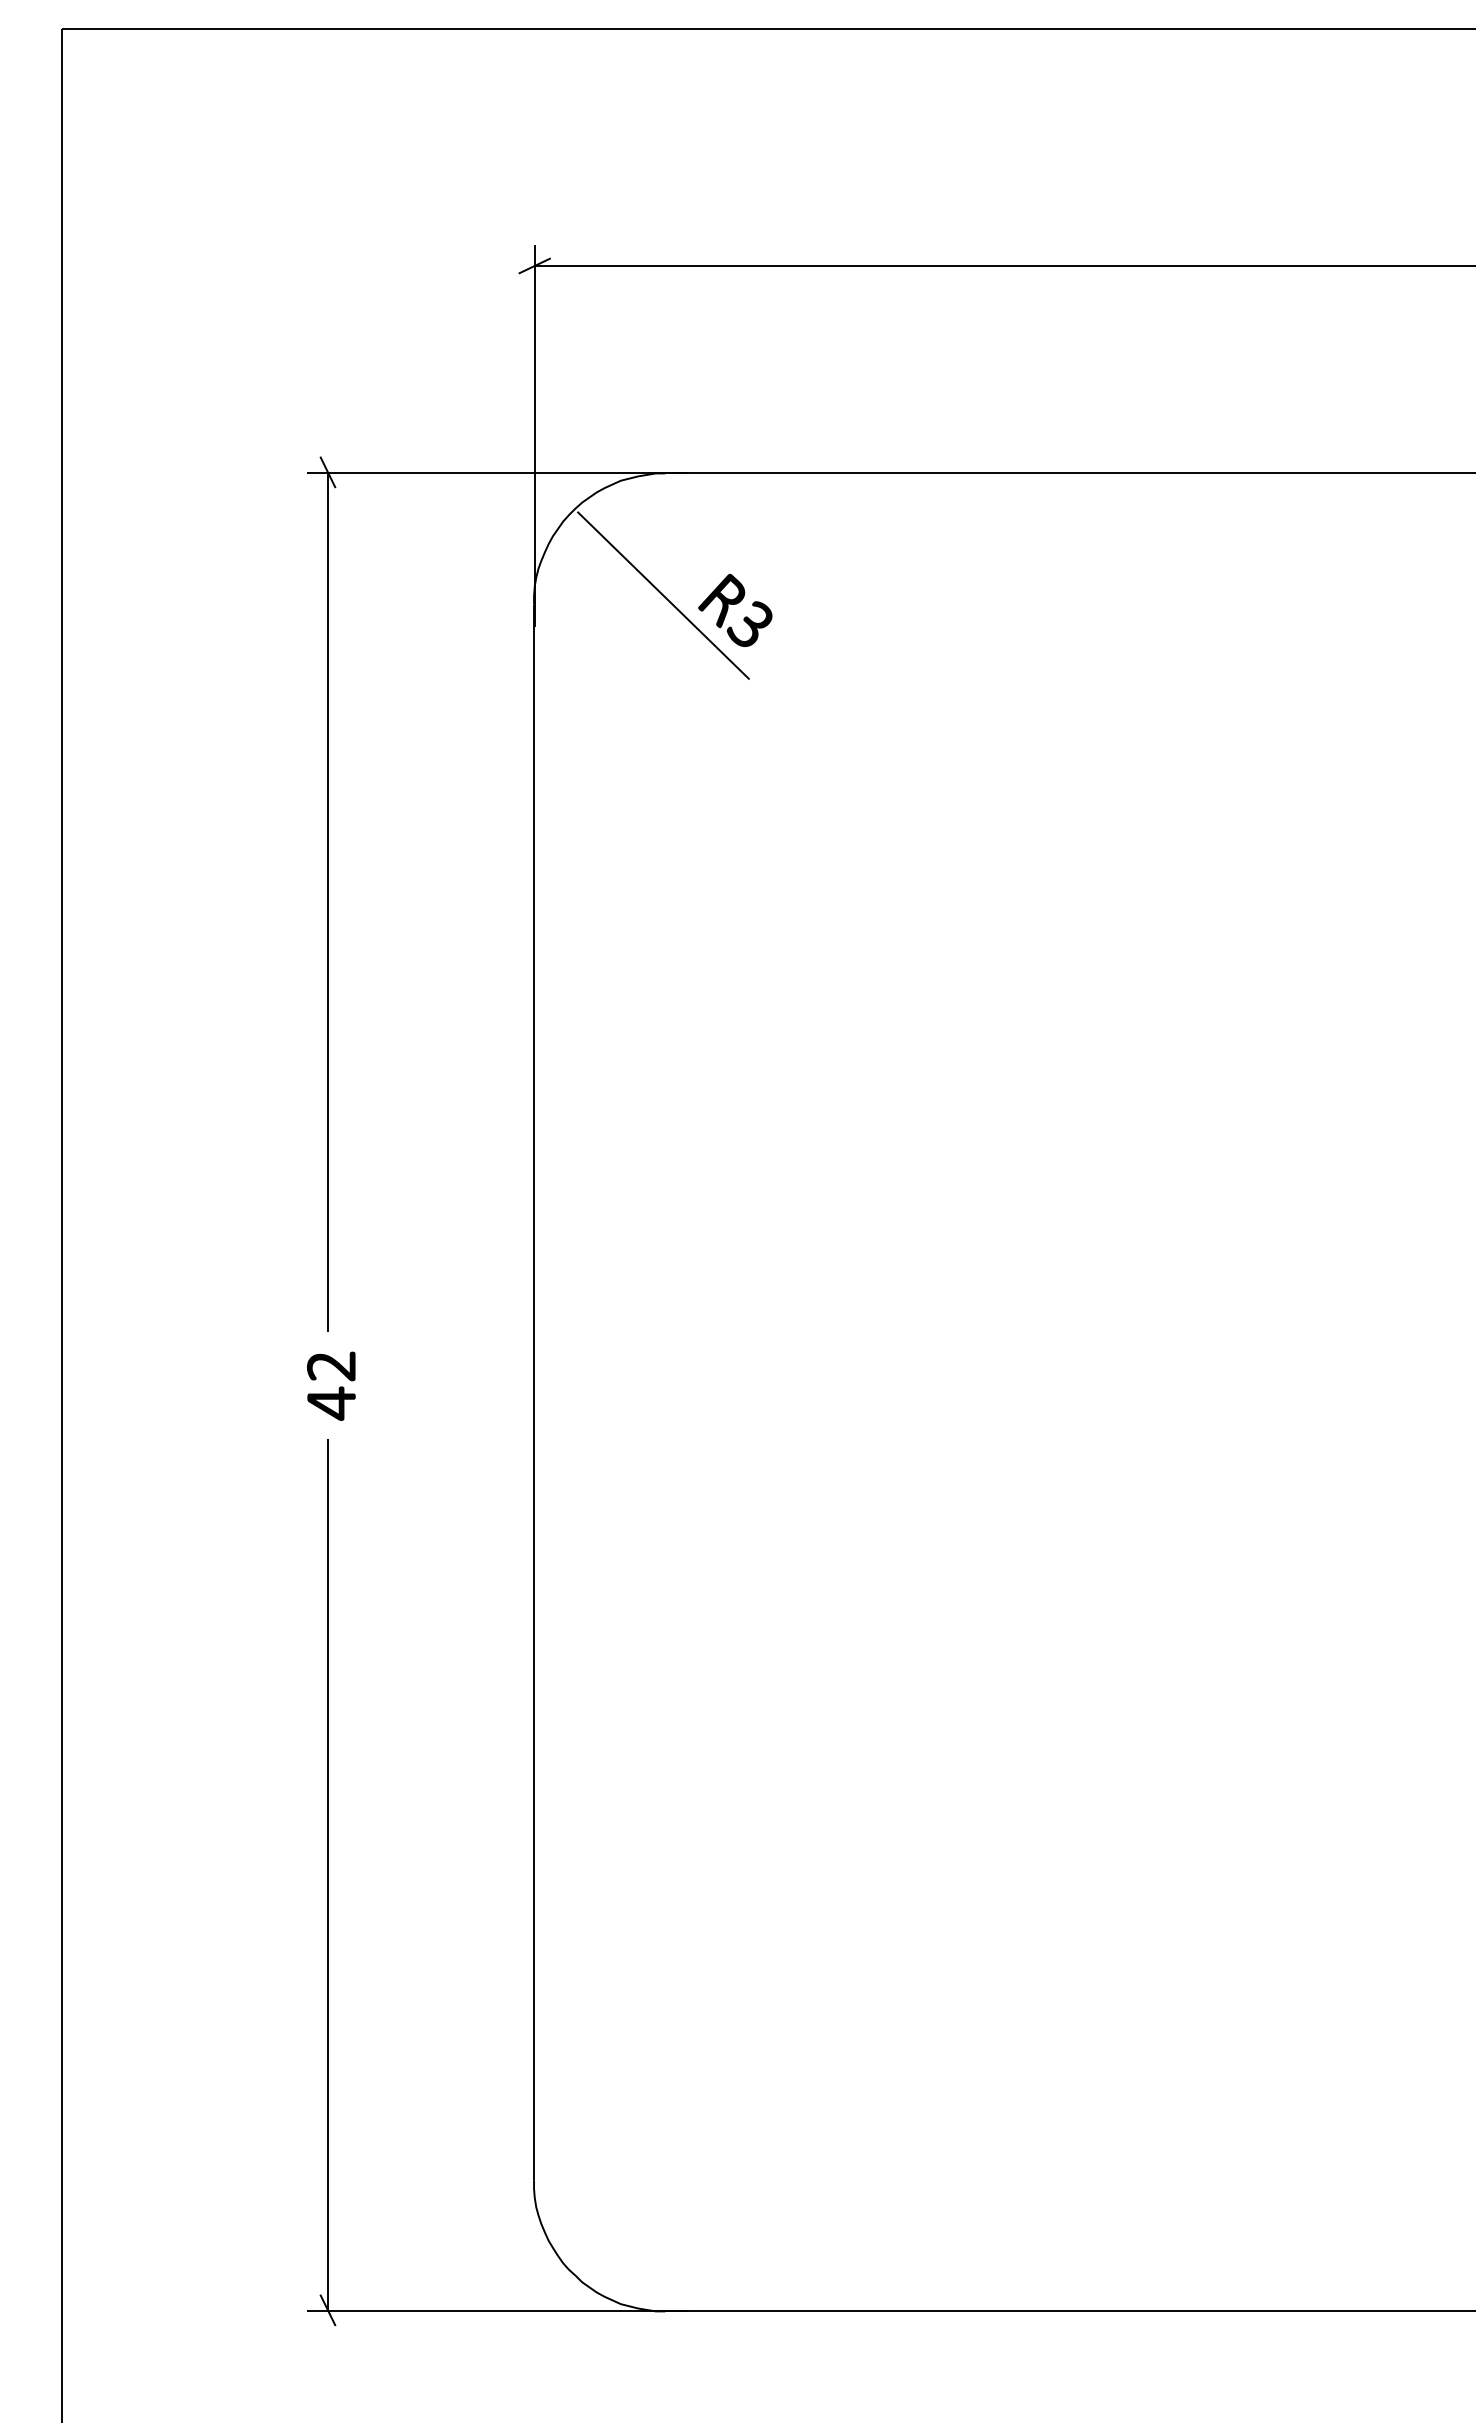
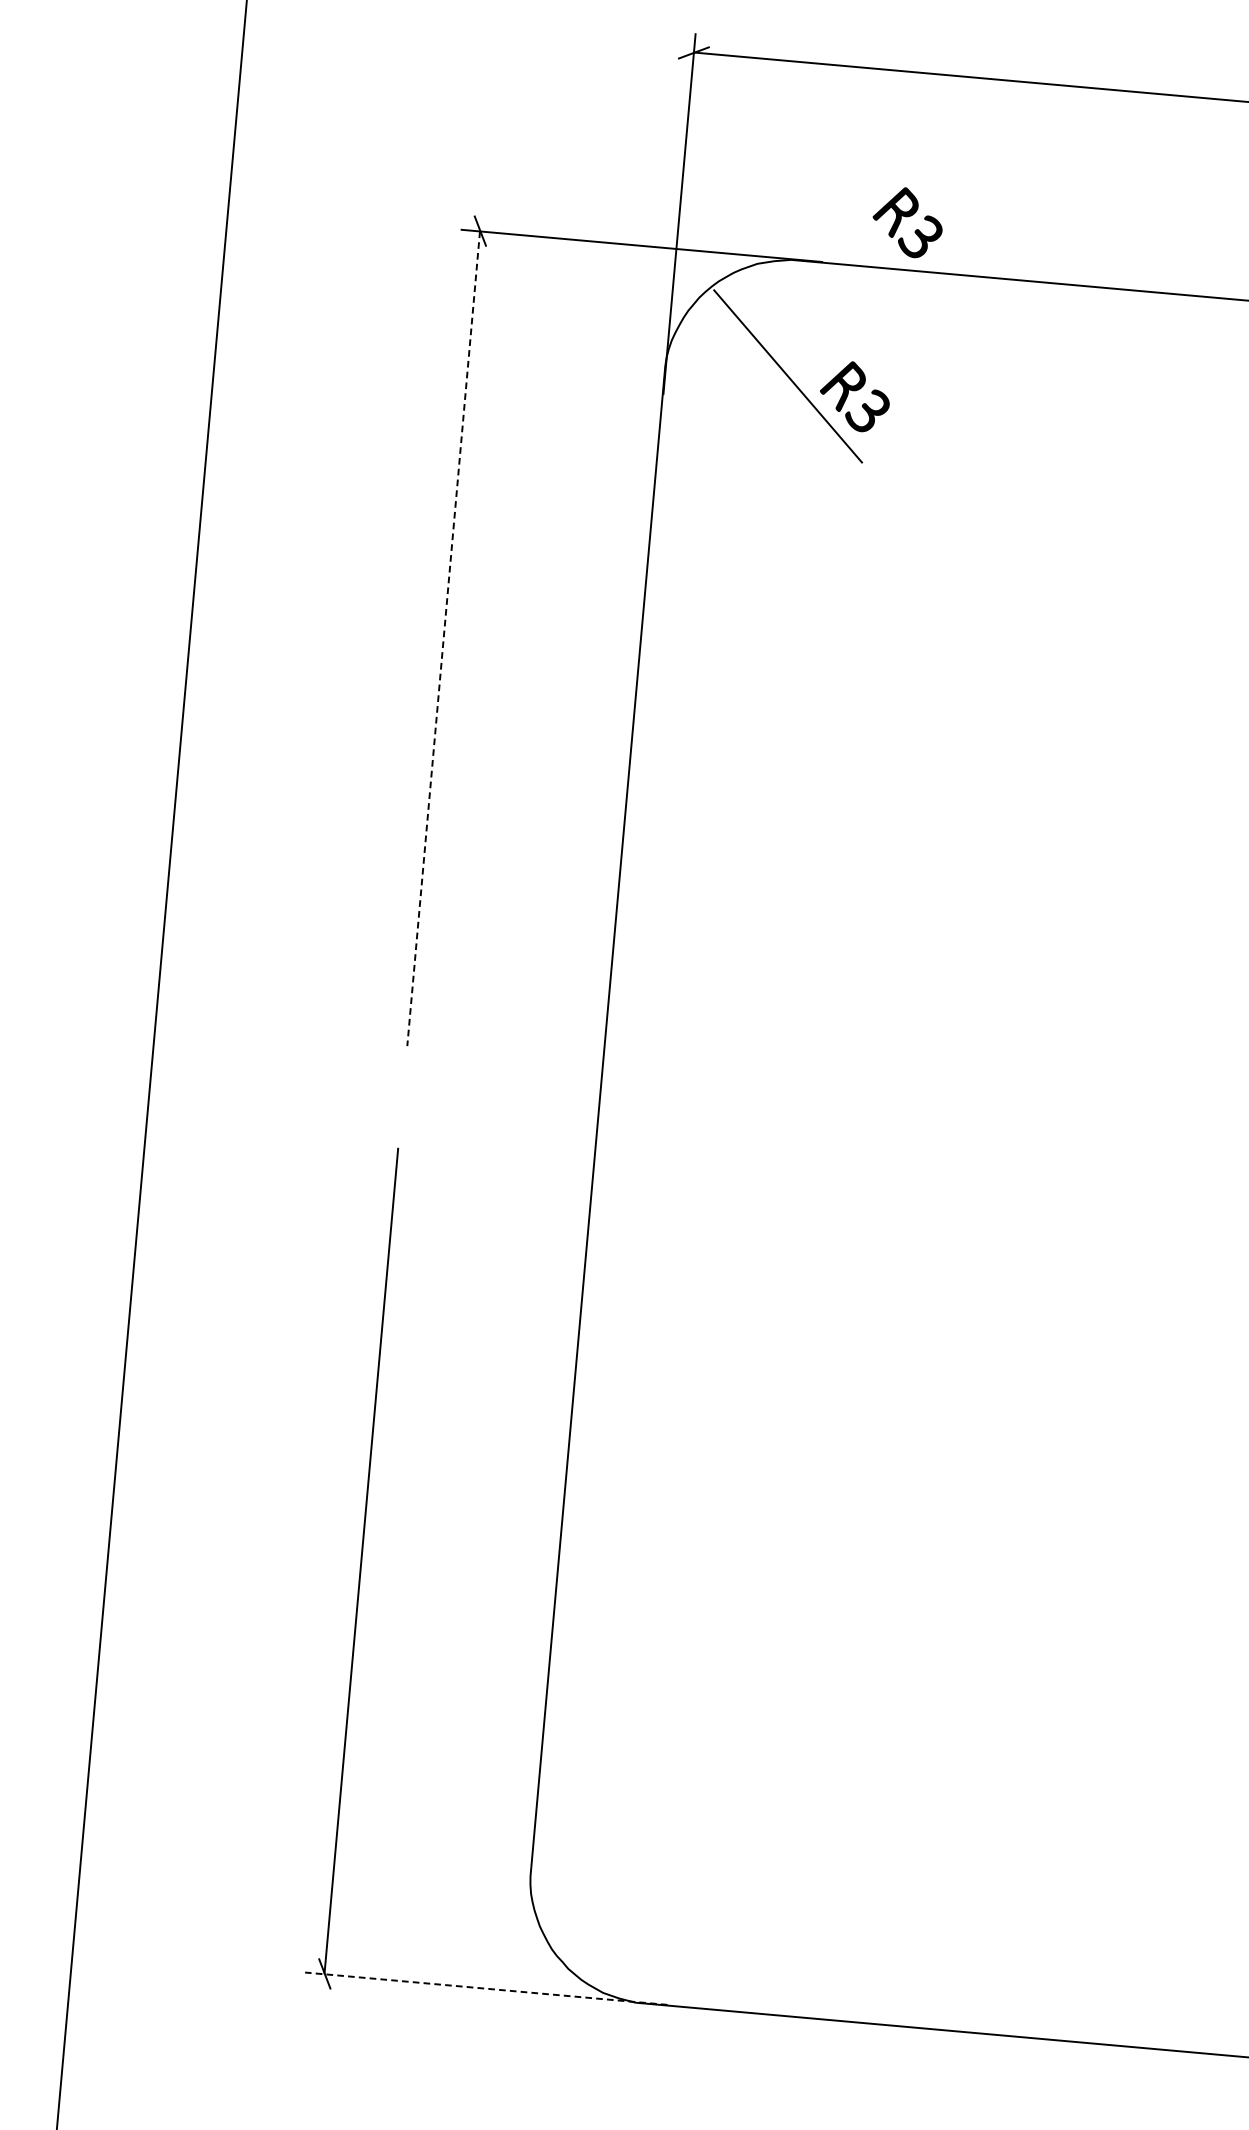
part: (774, 423) -> (907, 222), added
line: (327, 902) -> (443, 638), solid -> dashed
part: (338, 1388) -> (412, 1100), removed
line: (497, 2310) -> (485, 1988), solid -> dashed

